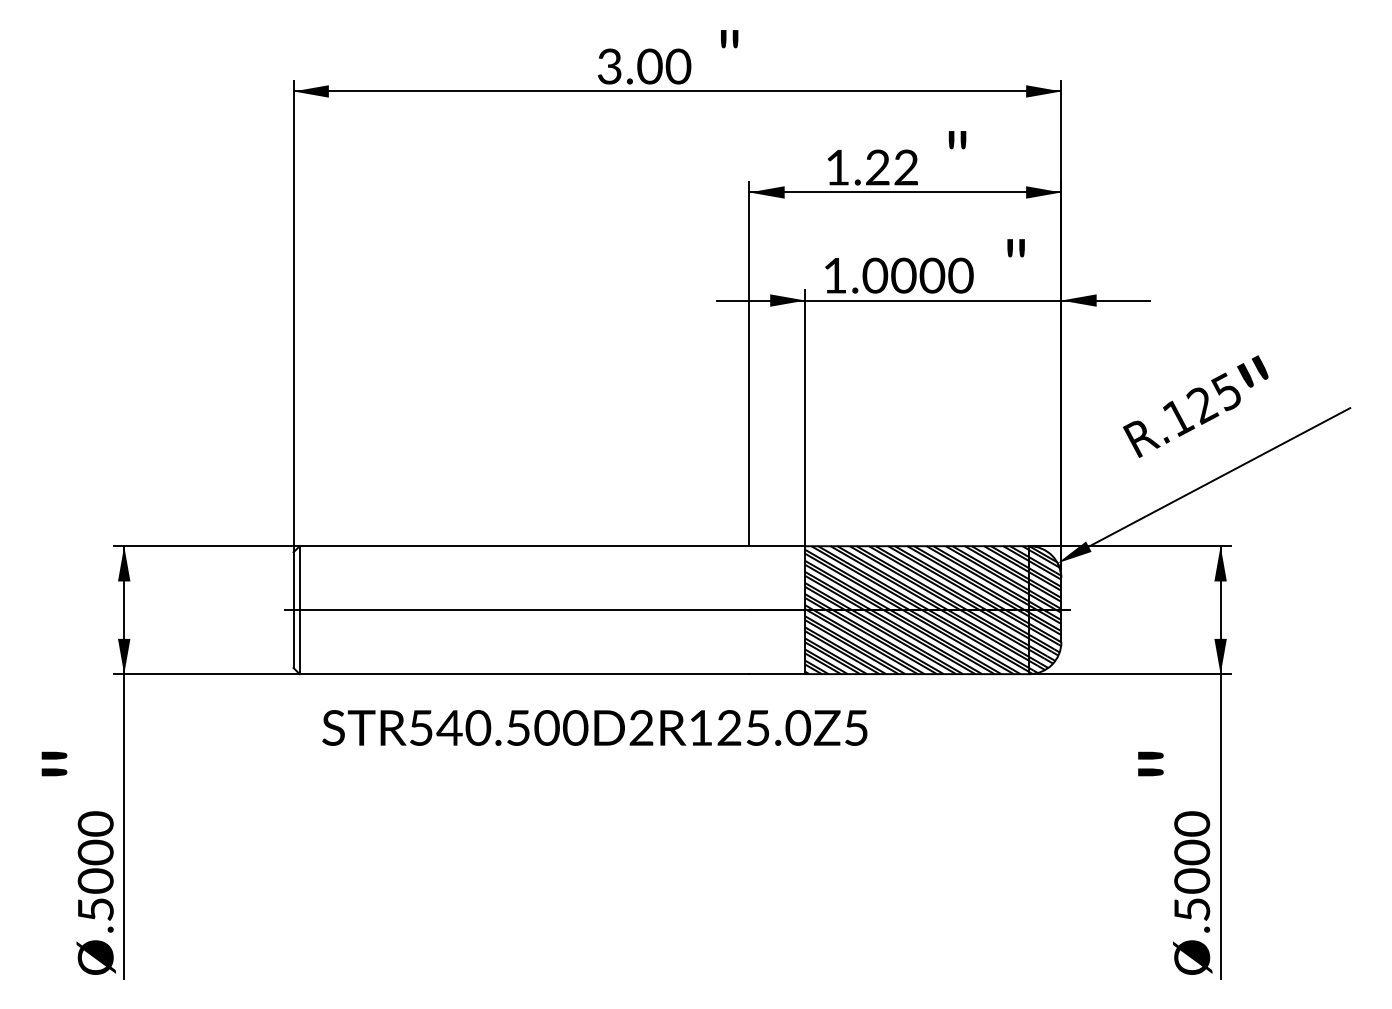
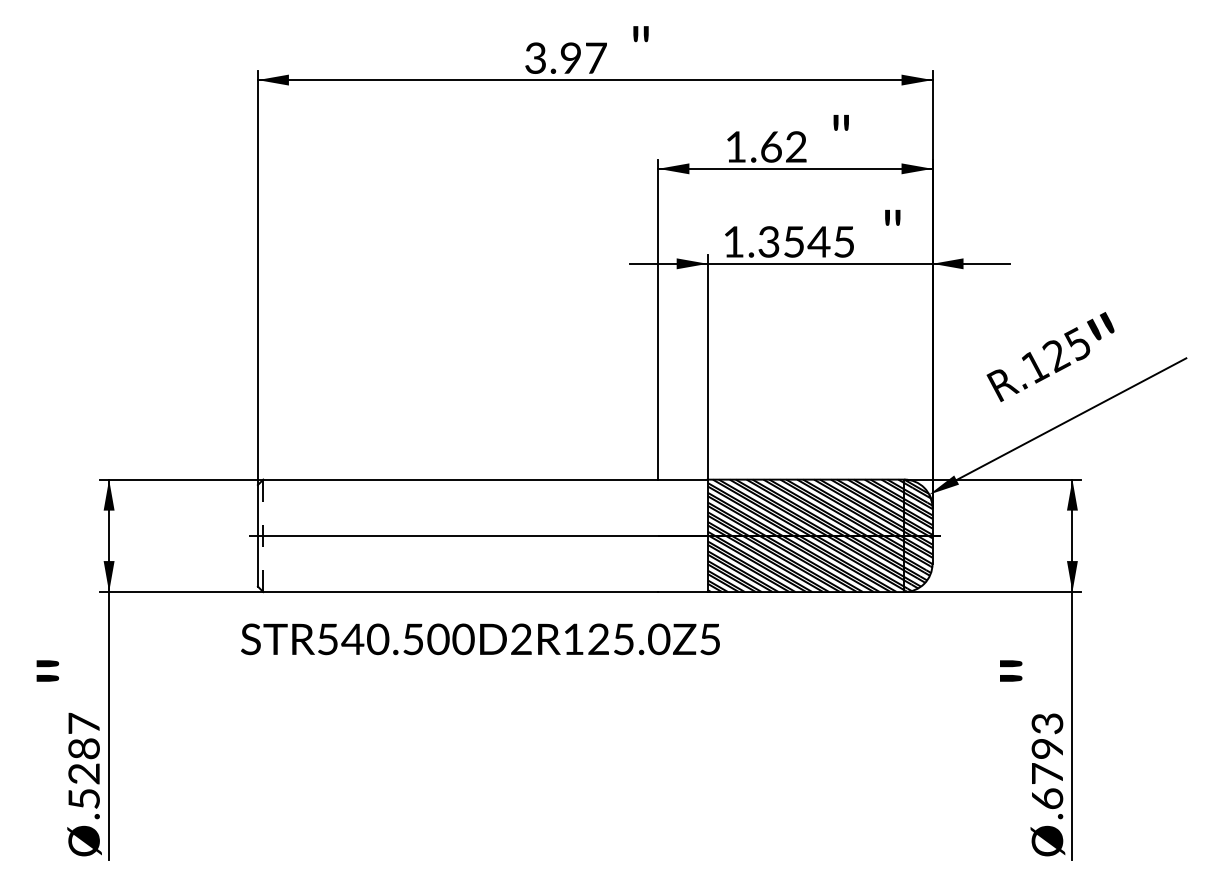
text: (664, 66) -> (583, 58), 3.00 -> 3.97
text: (877, 167) -> (770, 146), 1.22 -> 1.62
text: (917, 275) -> (806, 241), 1.0000 -> 1.3545
line: (299, 610) -> (263, 536), solid -> dashed
text: (594, 727) -> (480, 638), moved
text: (95, 852) -> (83, 748), .5000 -> .5287
text: (1192, 866) -> (1047, 761), .5000 -> .6793

